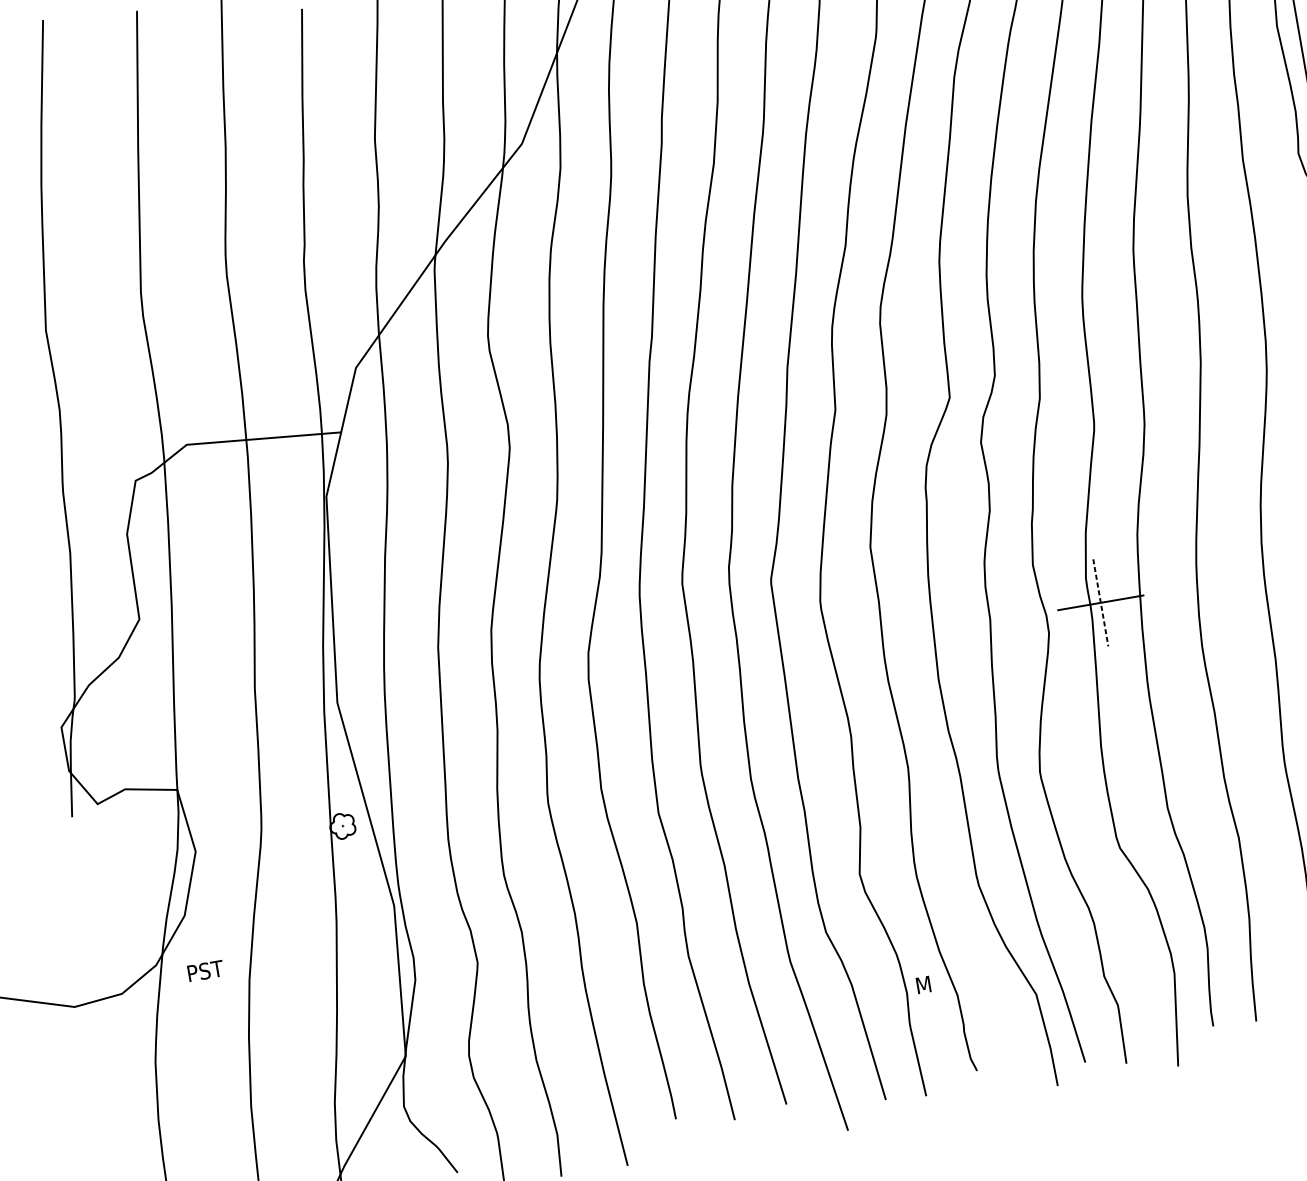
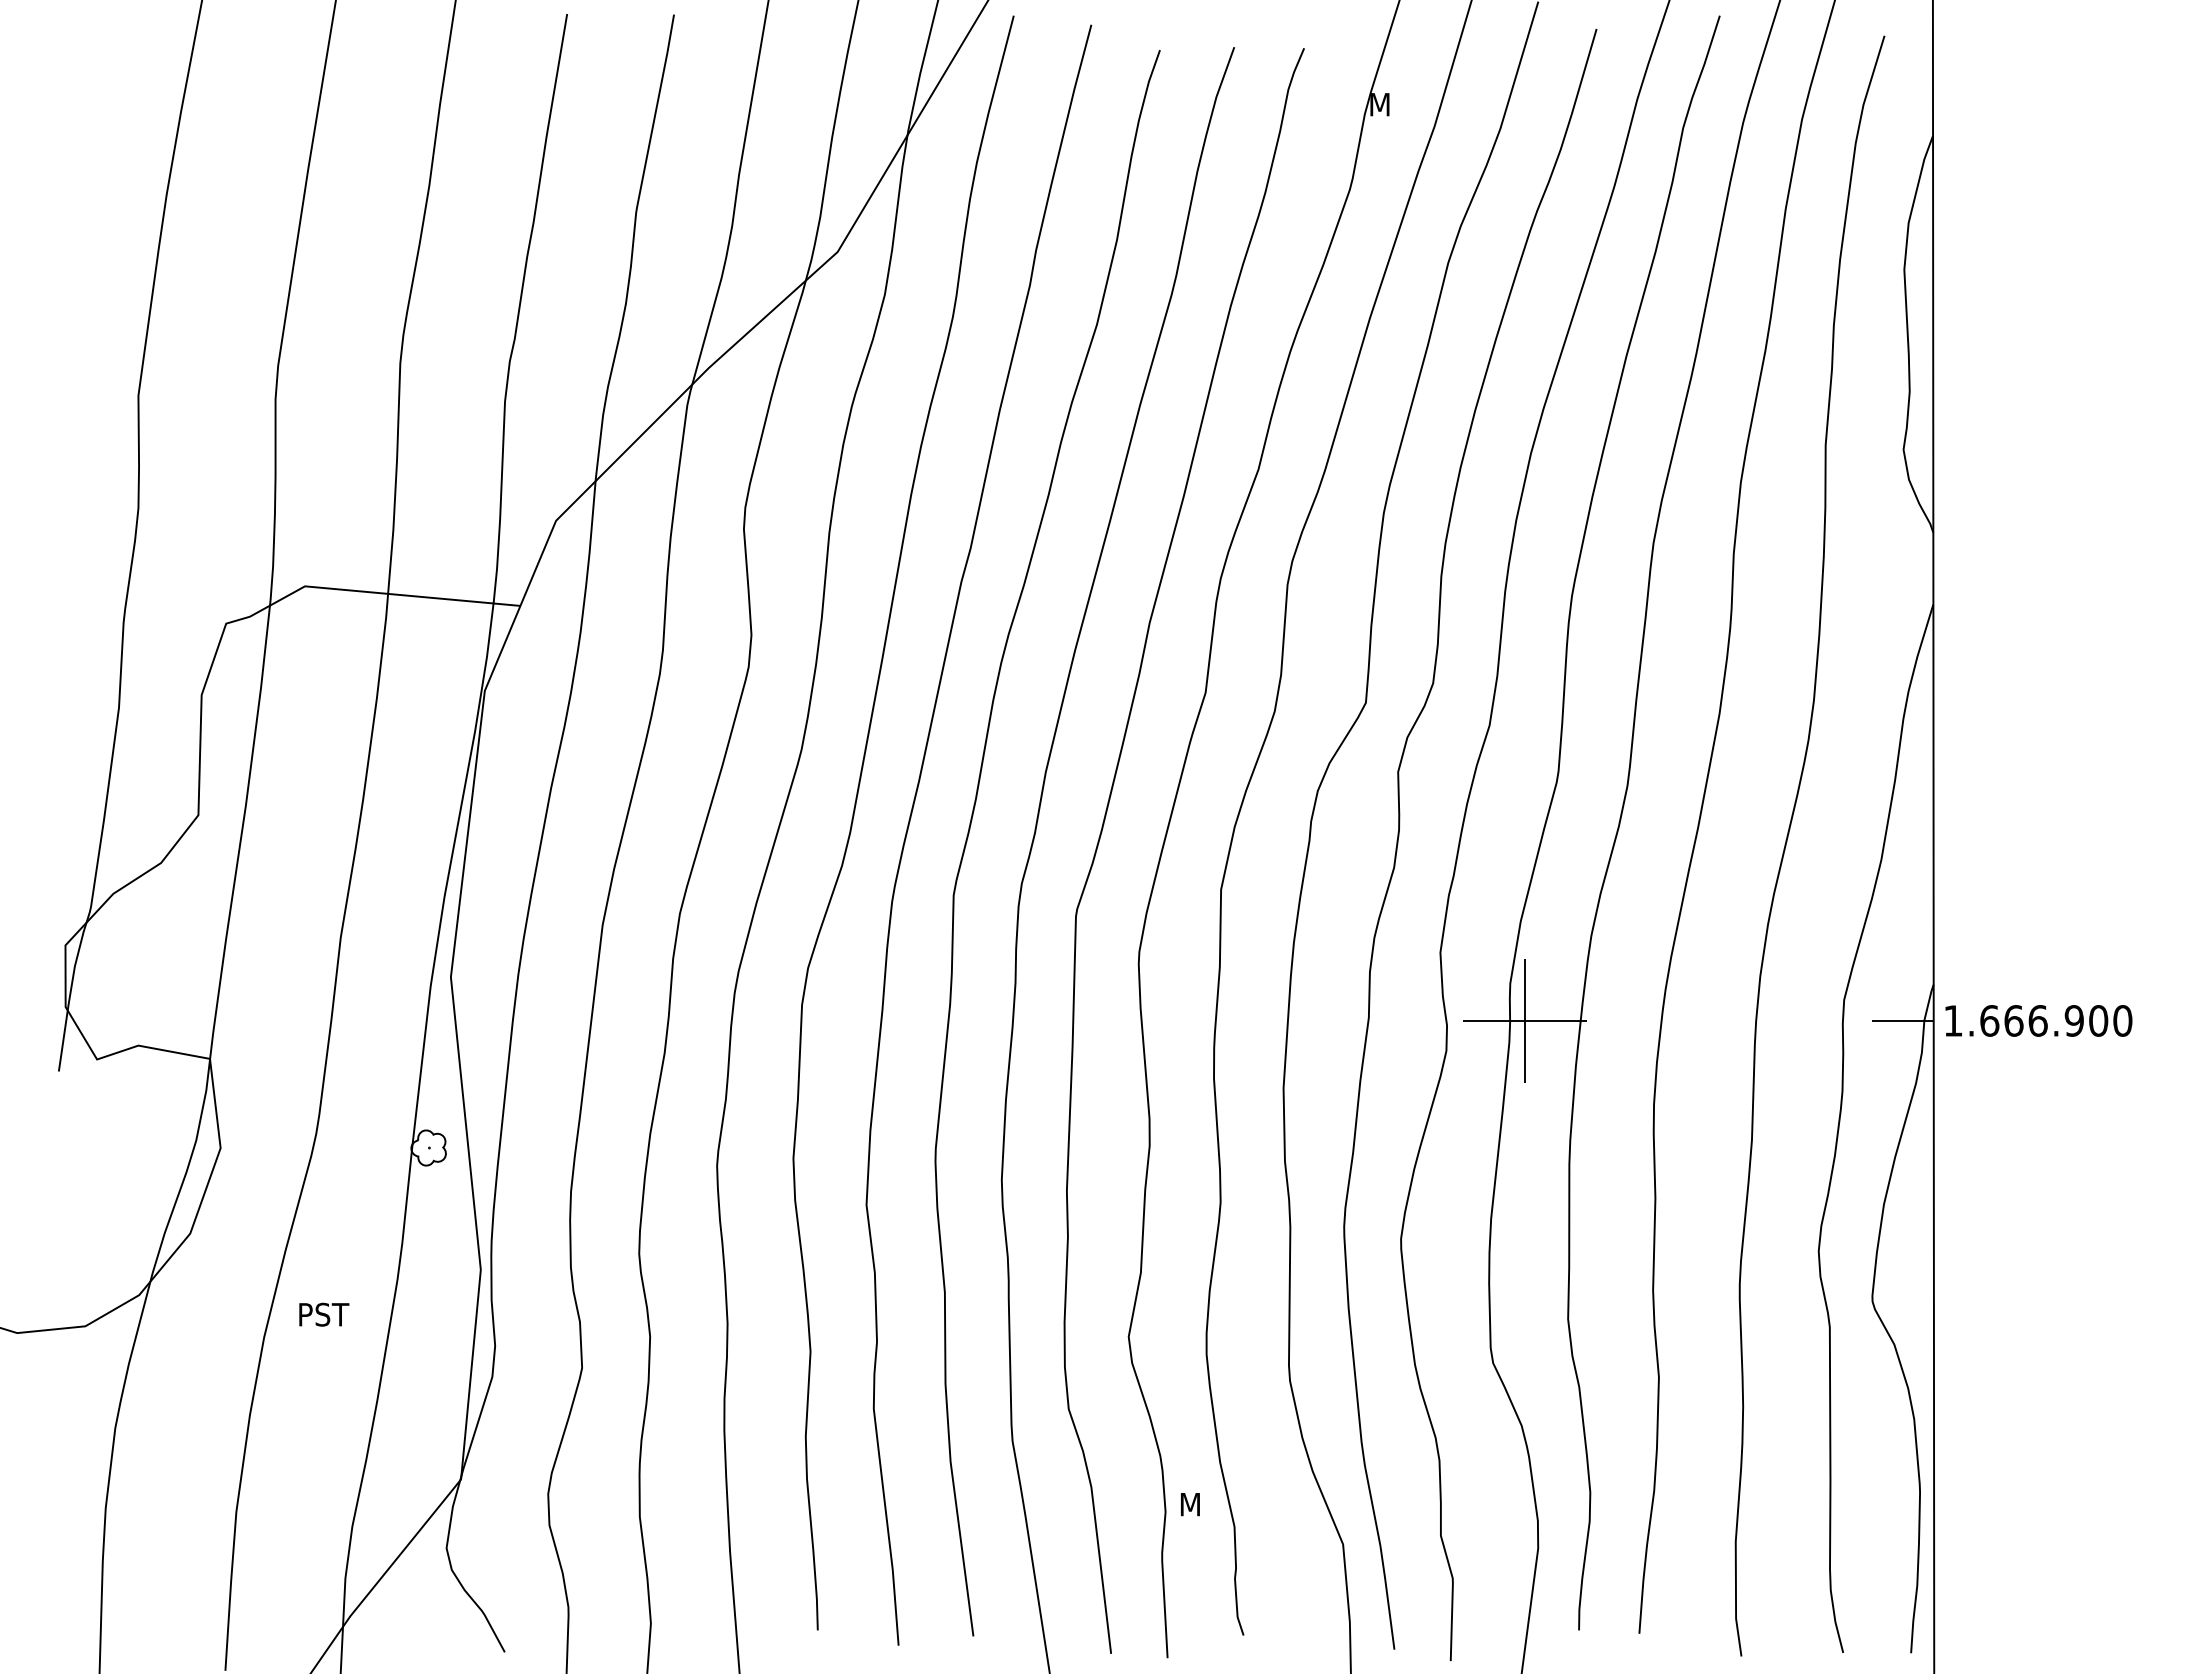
line: (1100, 602) -> (1524, 1020), dashed -> solid
text: (206, 970) -> (324, 1314), moved

